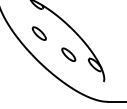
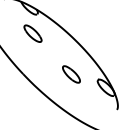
part: (38, 33) -> (31, 33), moved

